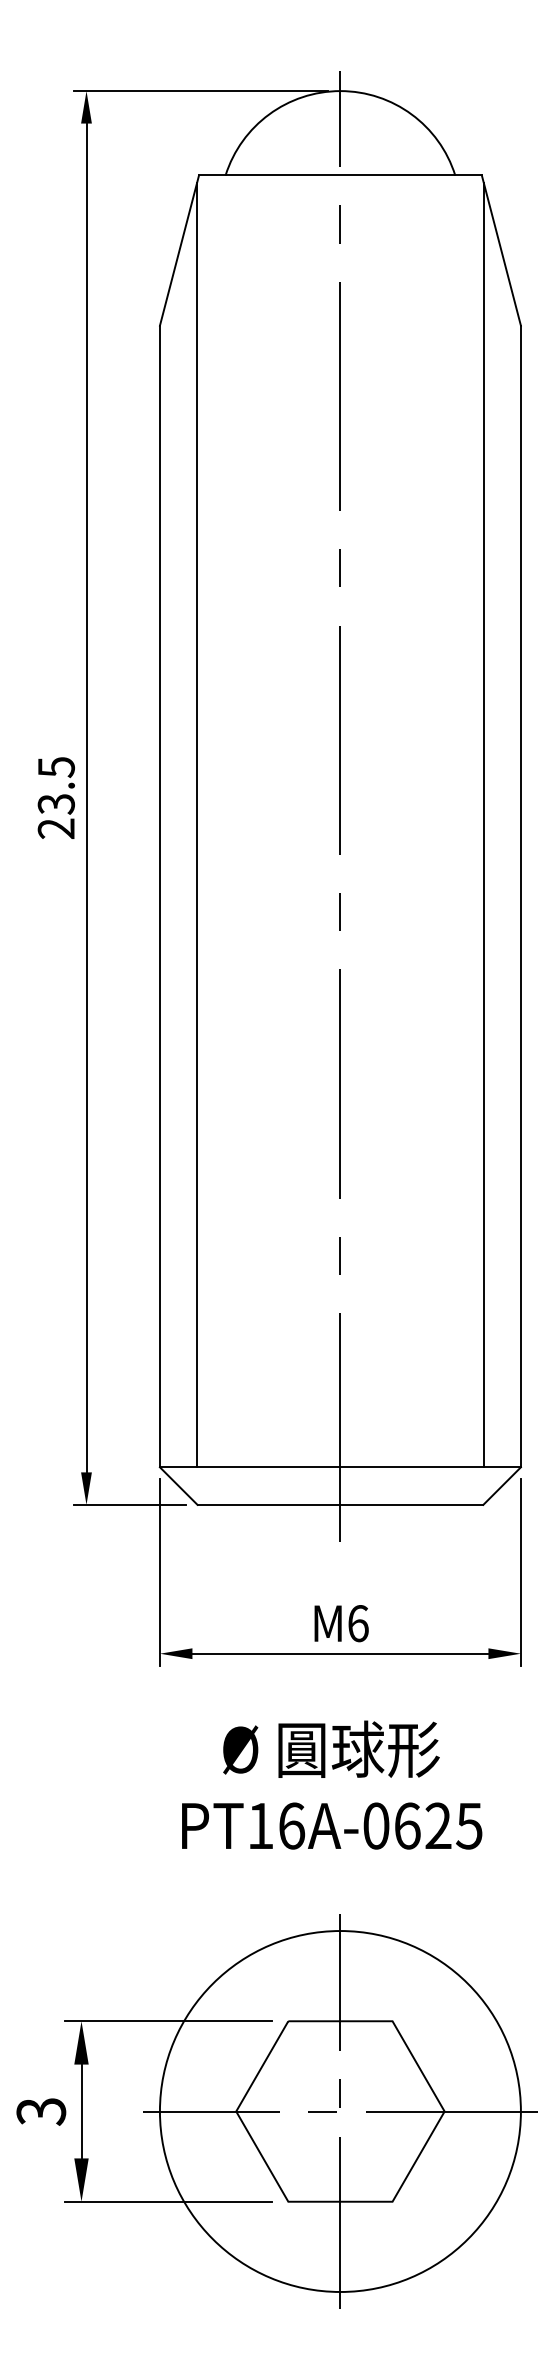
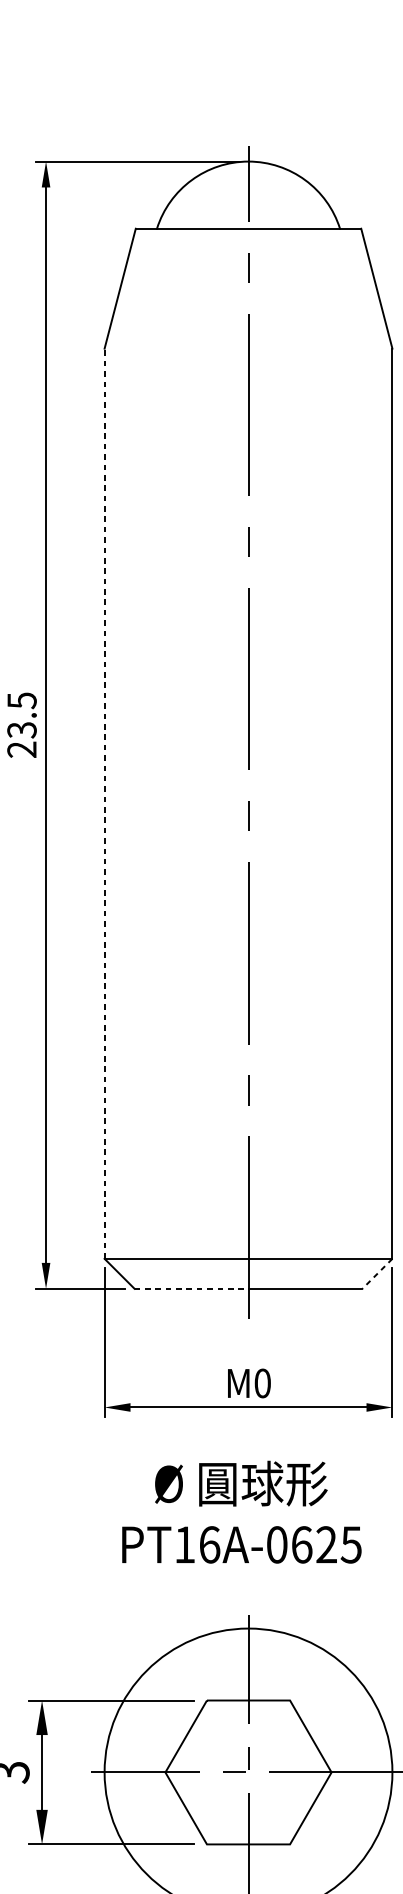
line: (197, 824) -> (134, 746), removed
line: (483, 824) -> (362, 746), removed
line: (159, 896) -> (104, 803), solid -> dashed
line: (502, 1486) -> (377, 1274), solid -> dashed
line: (269, 1504) -> (191, 1288), solid -> dashed
text: (358, 1623) -> (262, 1383), 6 -> 0

